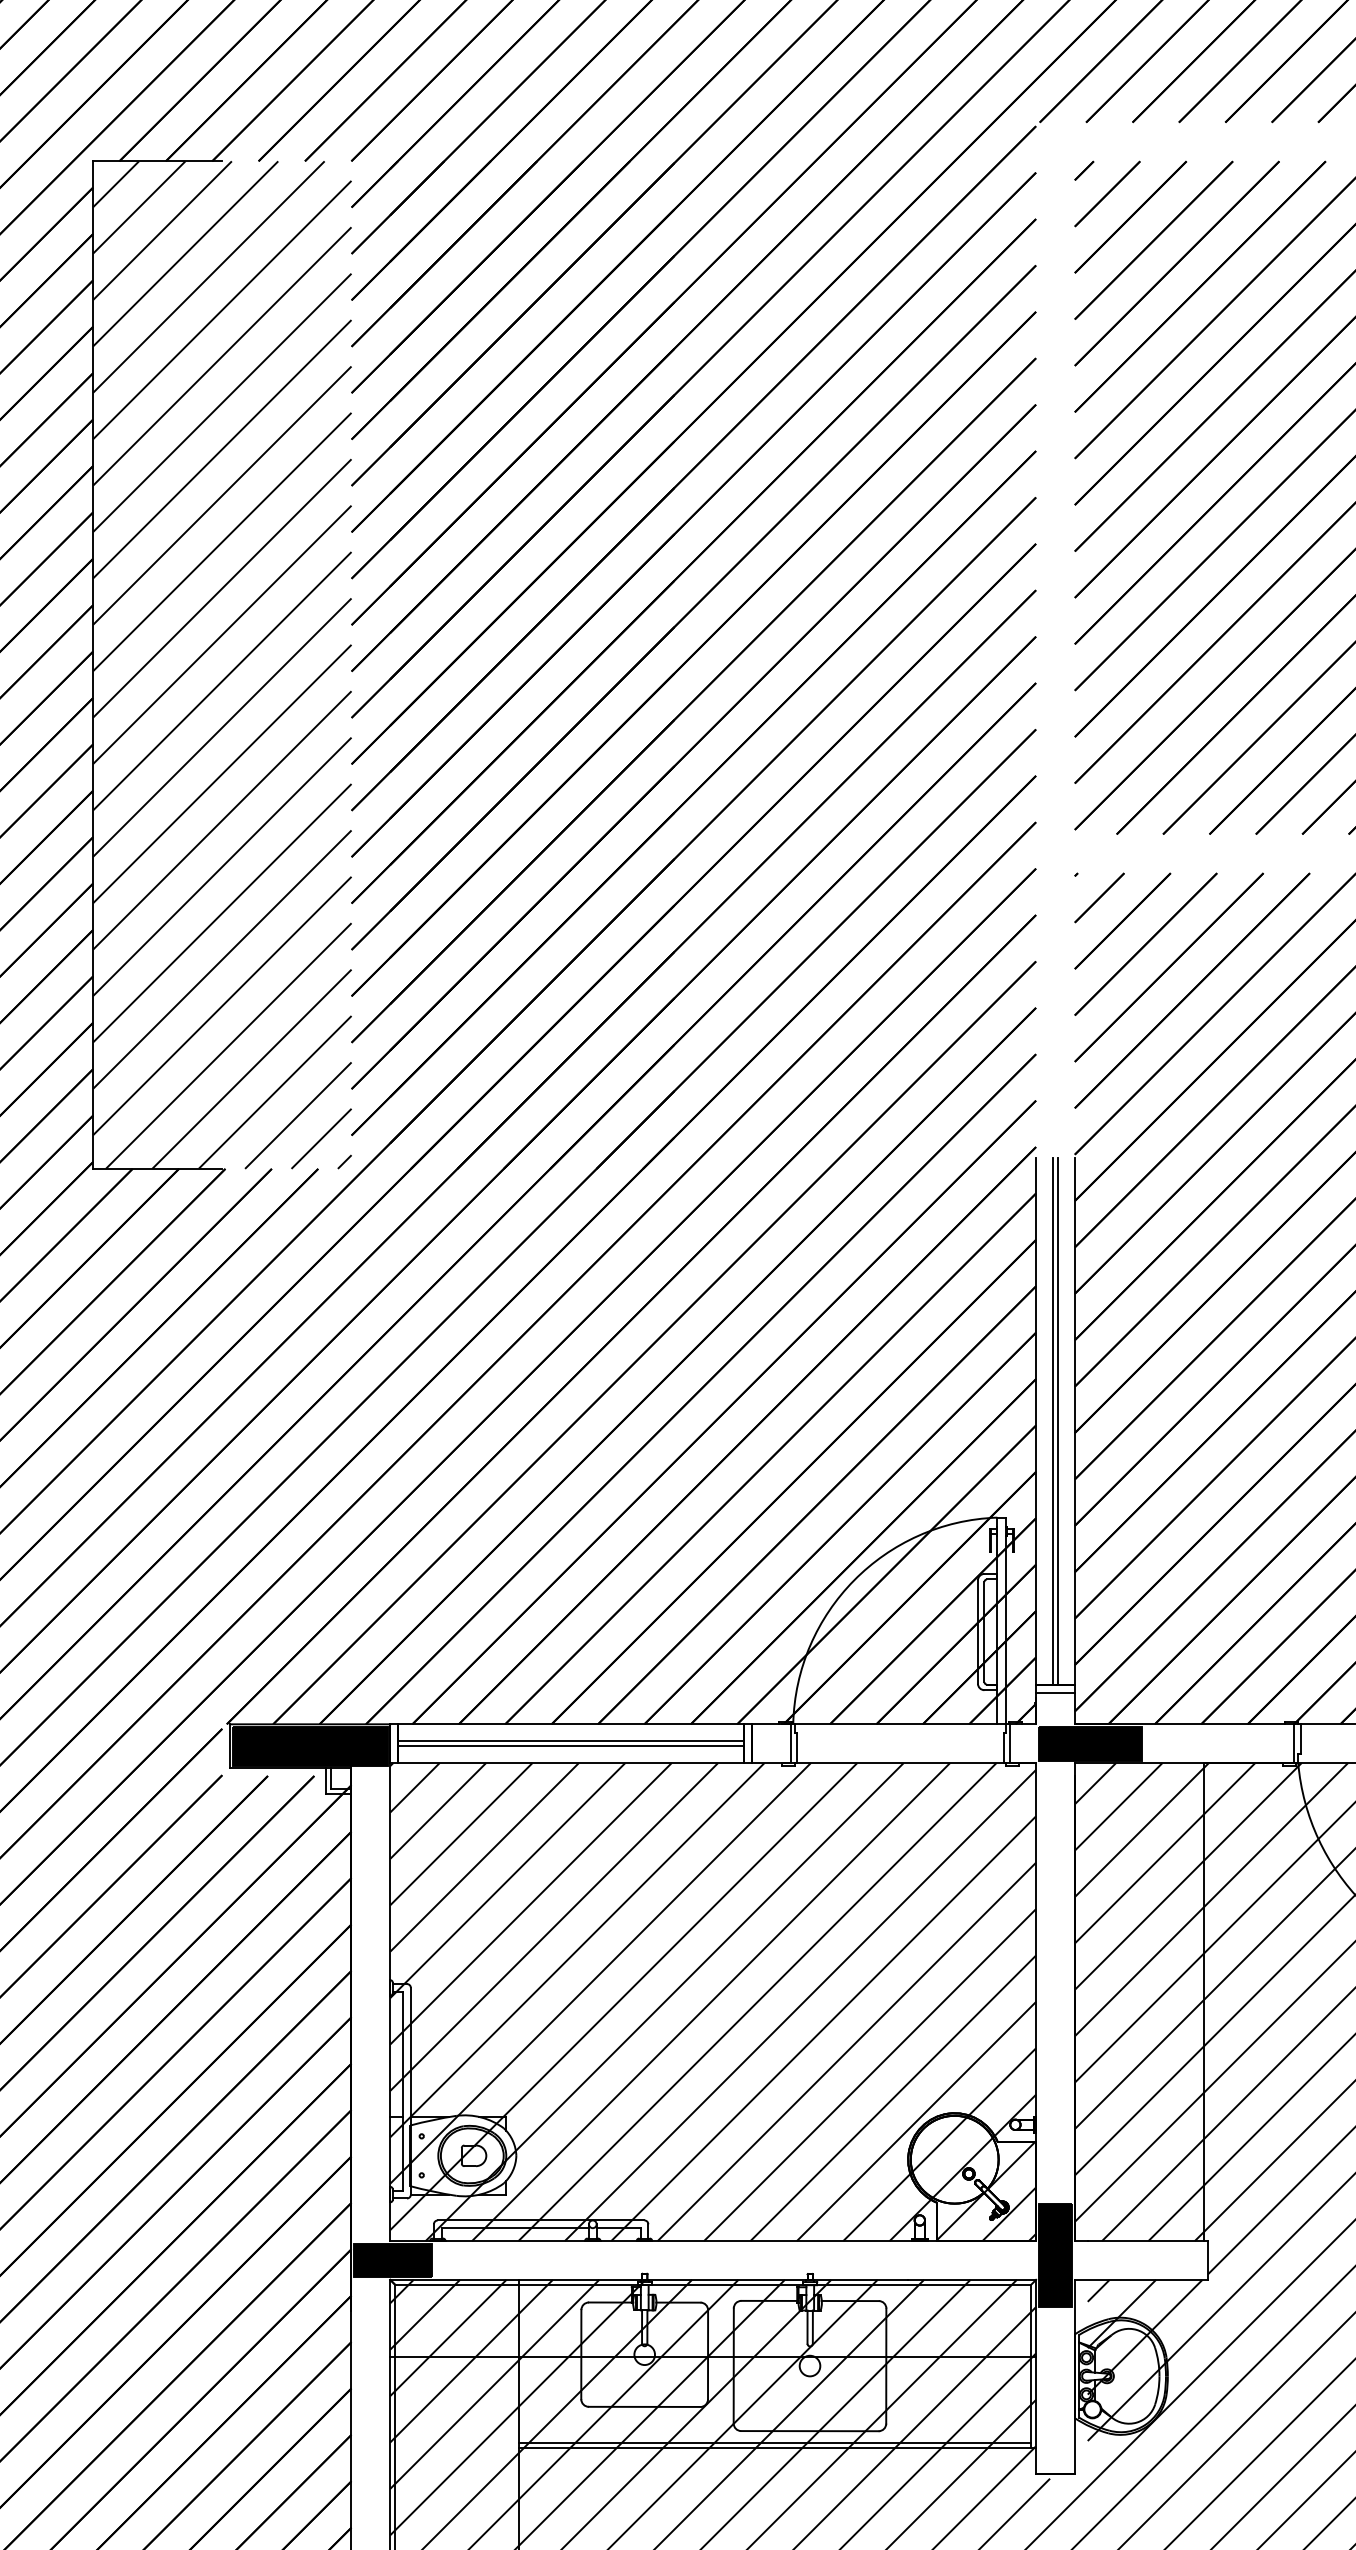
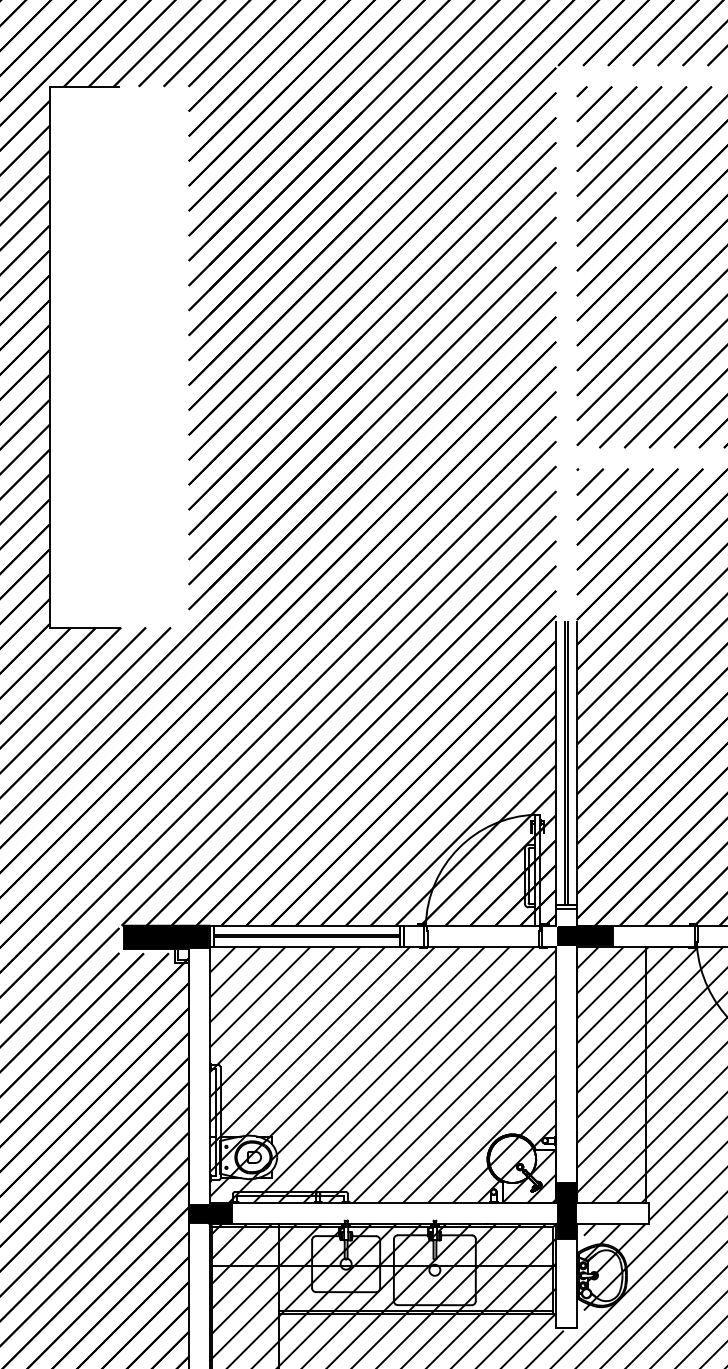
hatch: (222, 664) -> (119, 356), removed

